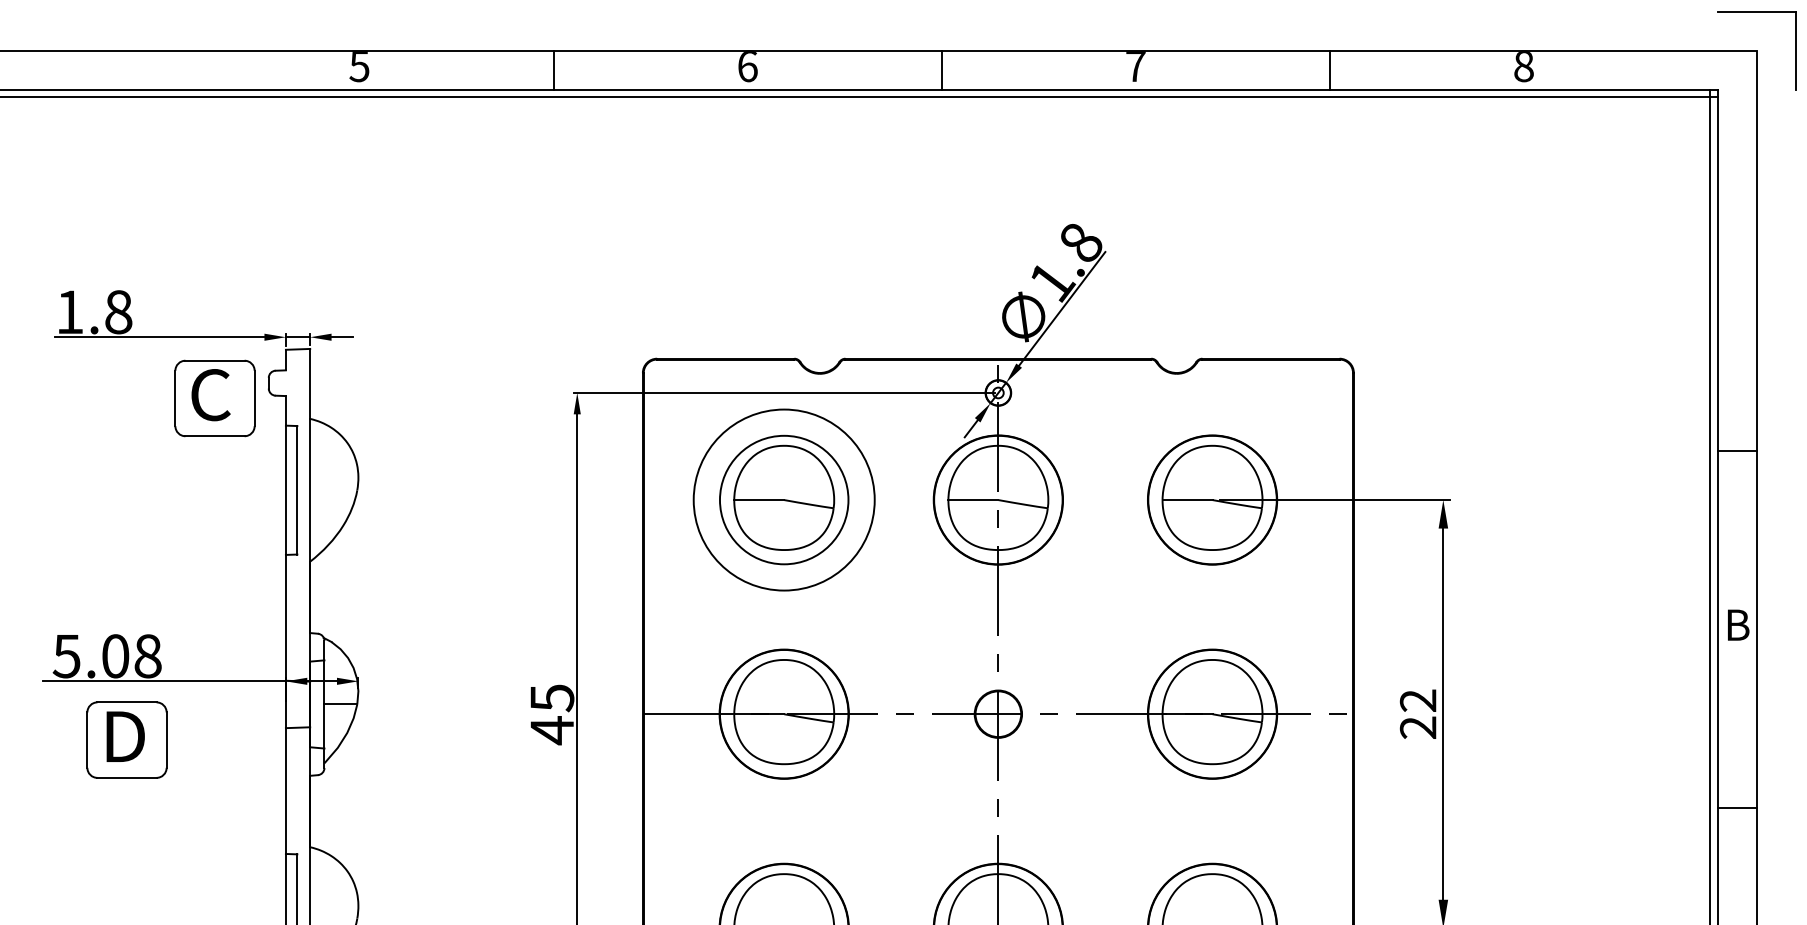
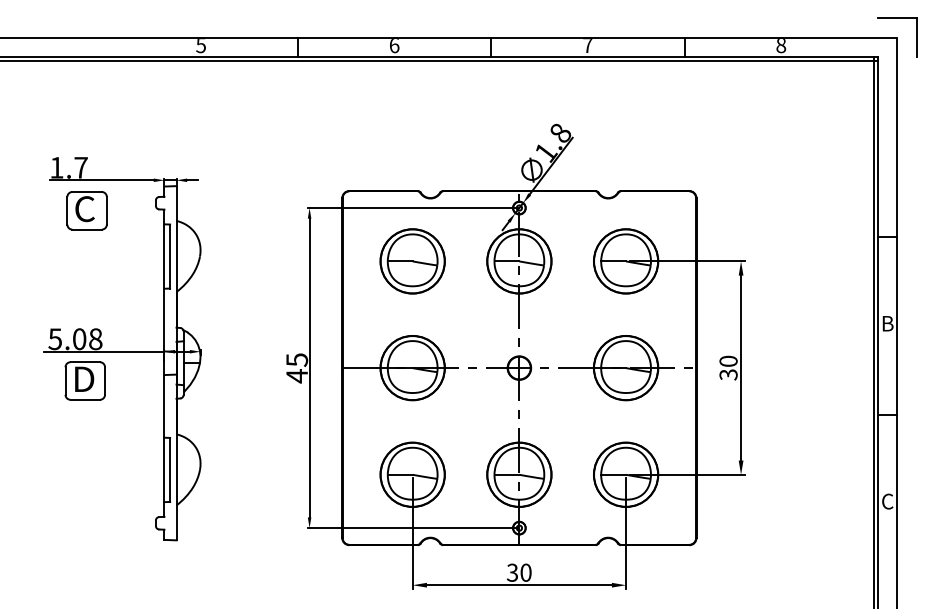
text: (117, 311) -> (80, 167), 1.8 -> 1.7
part: (213, 397) -> (86, 210), moved
circle: (783, 500) -> (412, 261), size x0.71
text: (1418, 712) -> (728, 367), 22 -> 30

